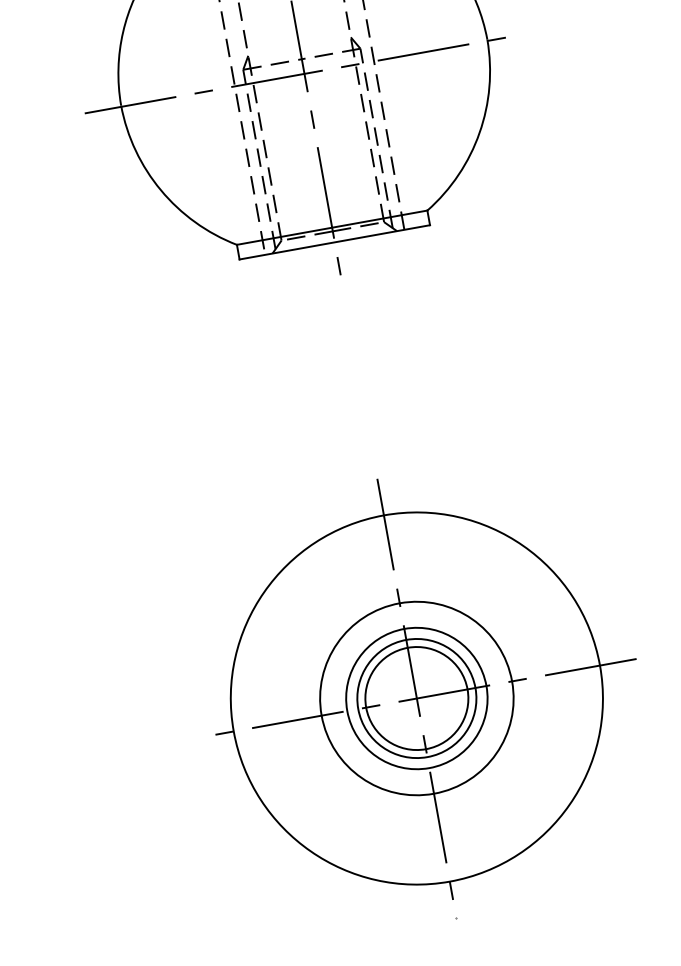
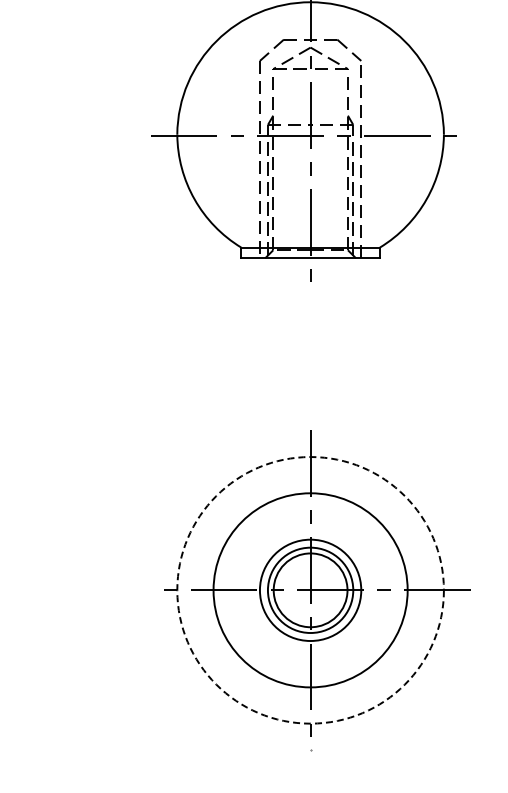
circle: (416, 698) -> (310, 590), size x1.4
circle: (416, 698) -> (310, 590), solid -> dashed

